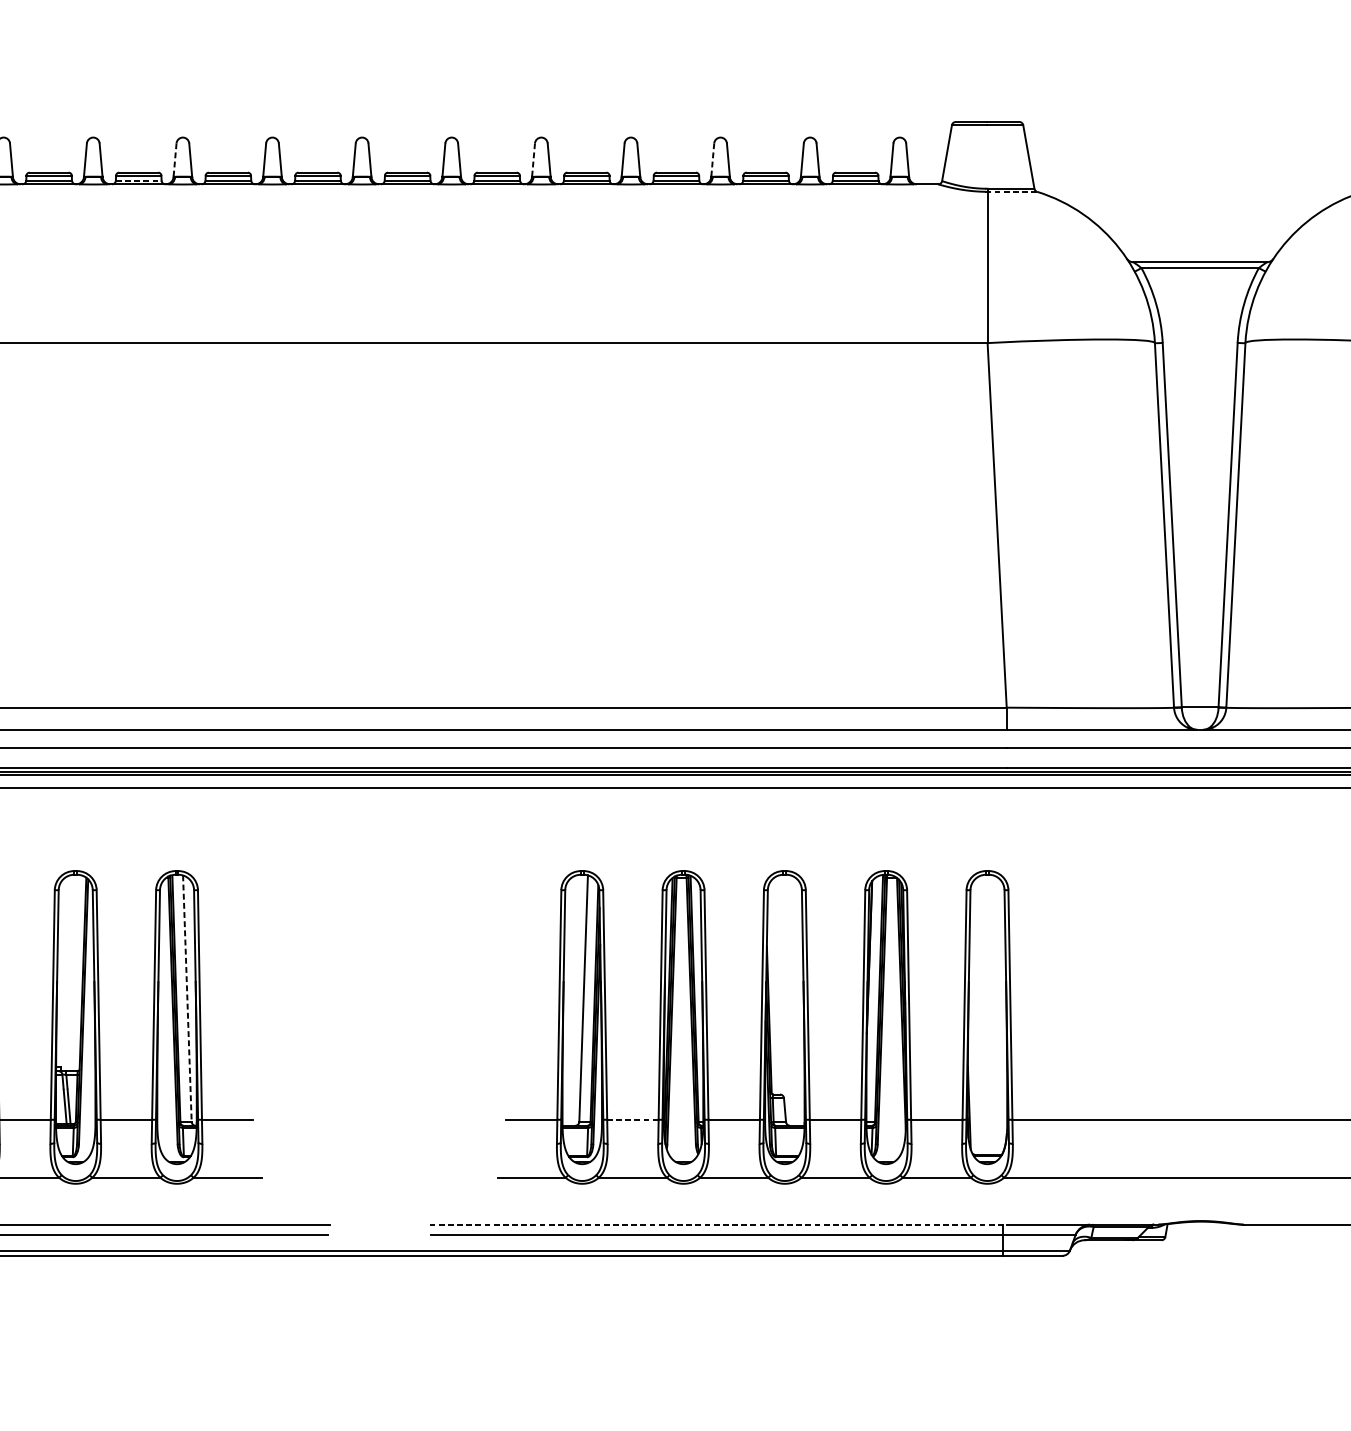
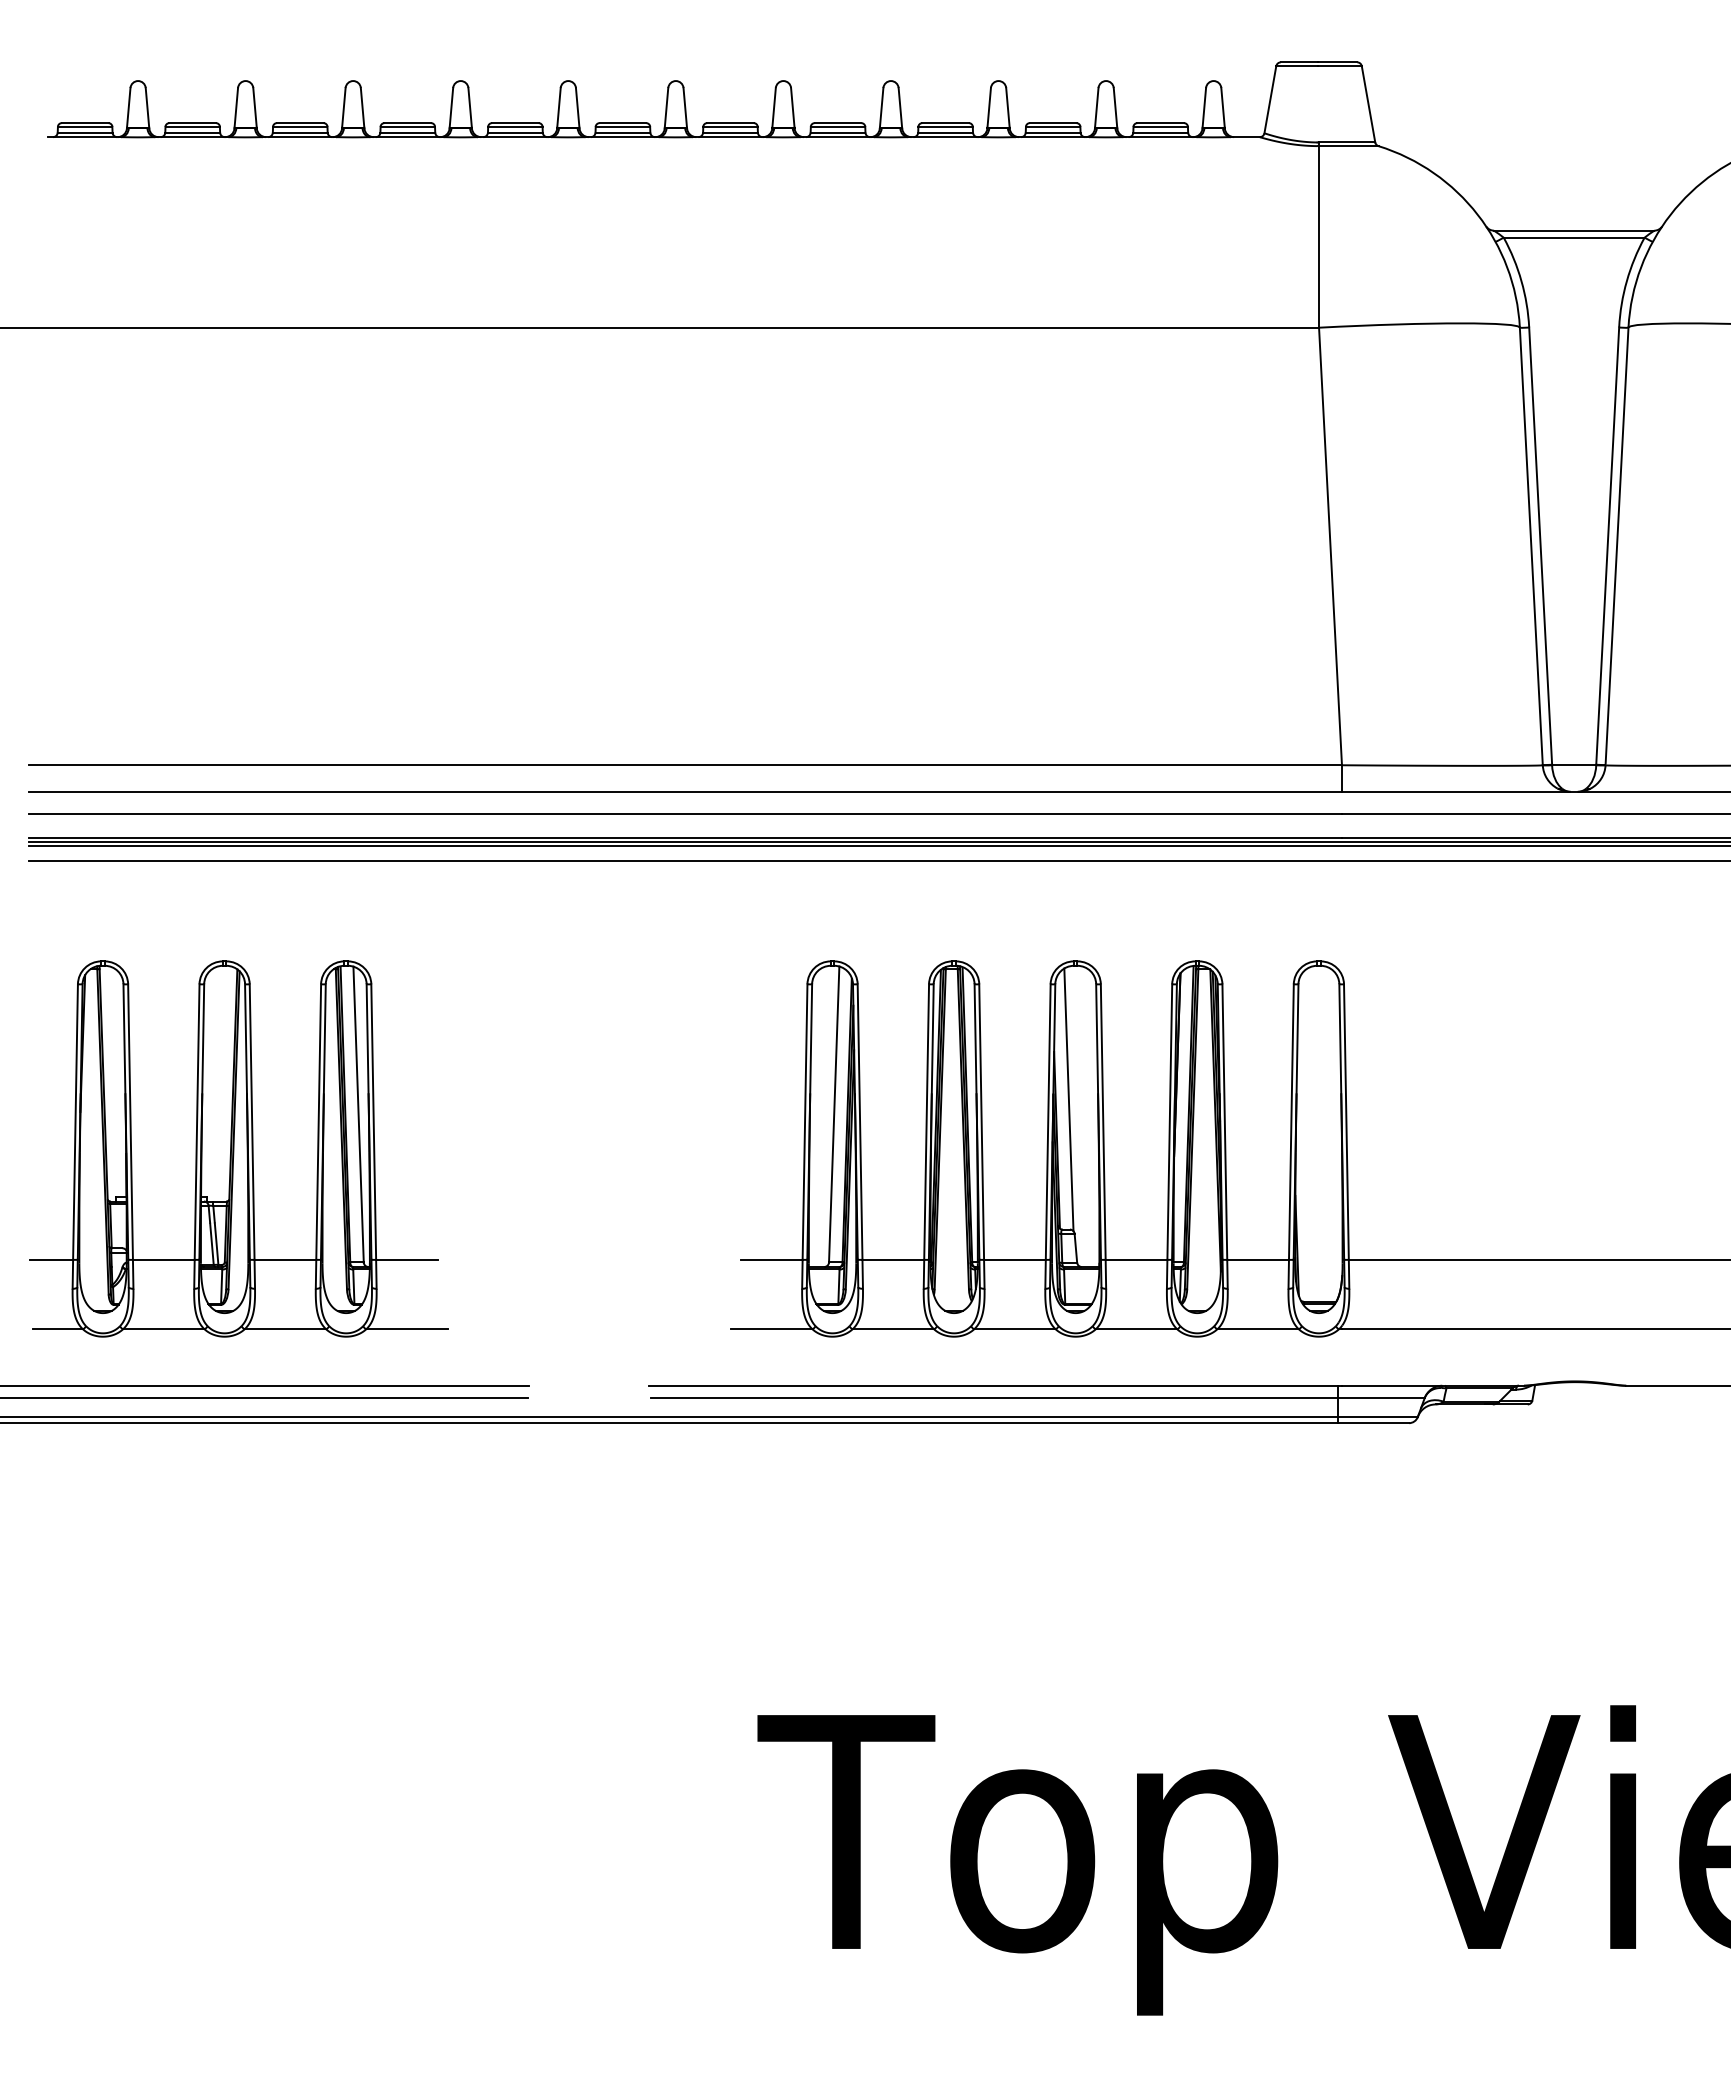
line: (174, 159) -> (343, 107), dashed -> solid
line: (533, 159) -> (774, 107), dashed -> solid
line: (713, 159) -> (989, 107), dashed -> solid
line: (138, 180) -> (300, 132), dashed -> solid
line: (1012, 192) -> (1348, 146), dashed -> solid
line: (778, 986) -> (1068, 1099), added
line: (187, 999) -> (358, 1115), dashed -> solid
line: (633, 1119) -> (893, 1259), dashed -> solid
line: (718, 1224) -> (996, 1385), dashed -> solid

